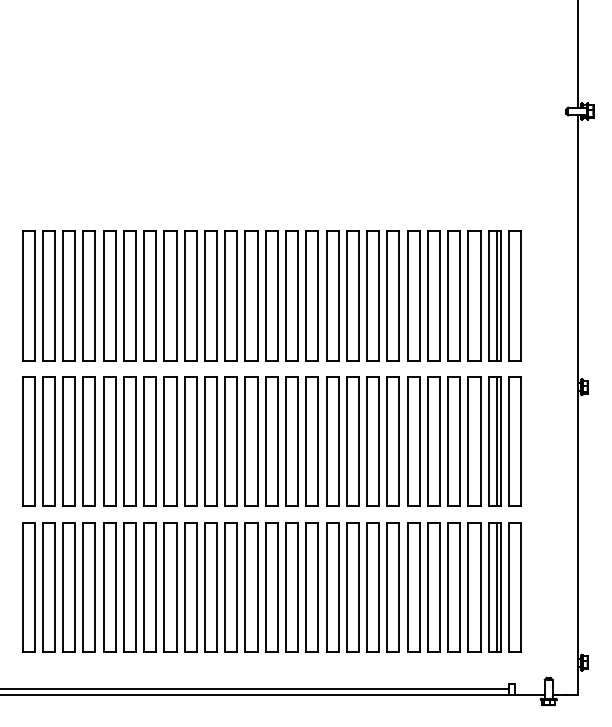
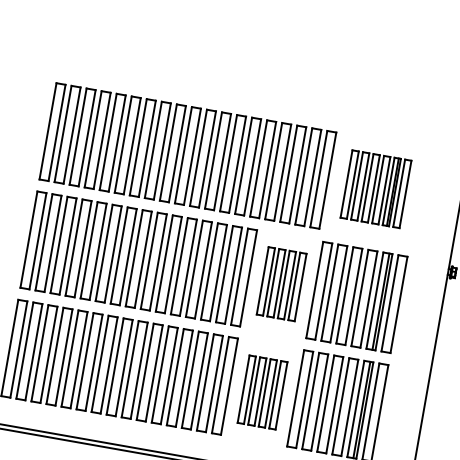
part: (464, 295) -> (376, 189), size x0.7
part: (362, 441) -> (281, 284), size x0.7
part: (362, 587) -> (262, 392), size x0.7

